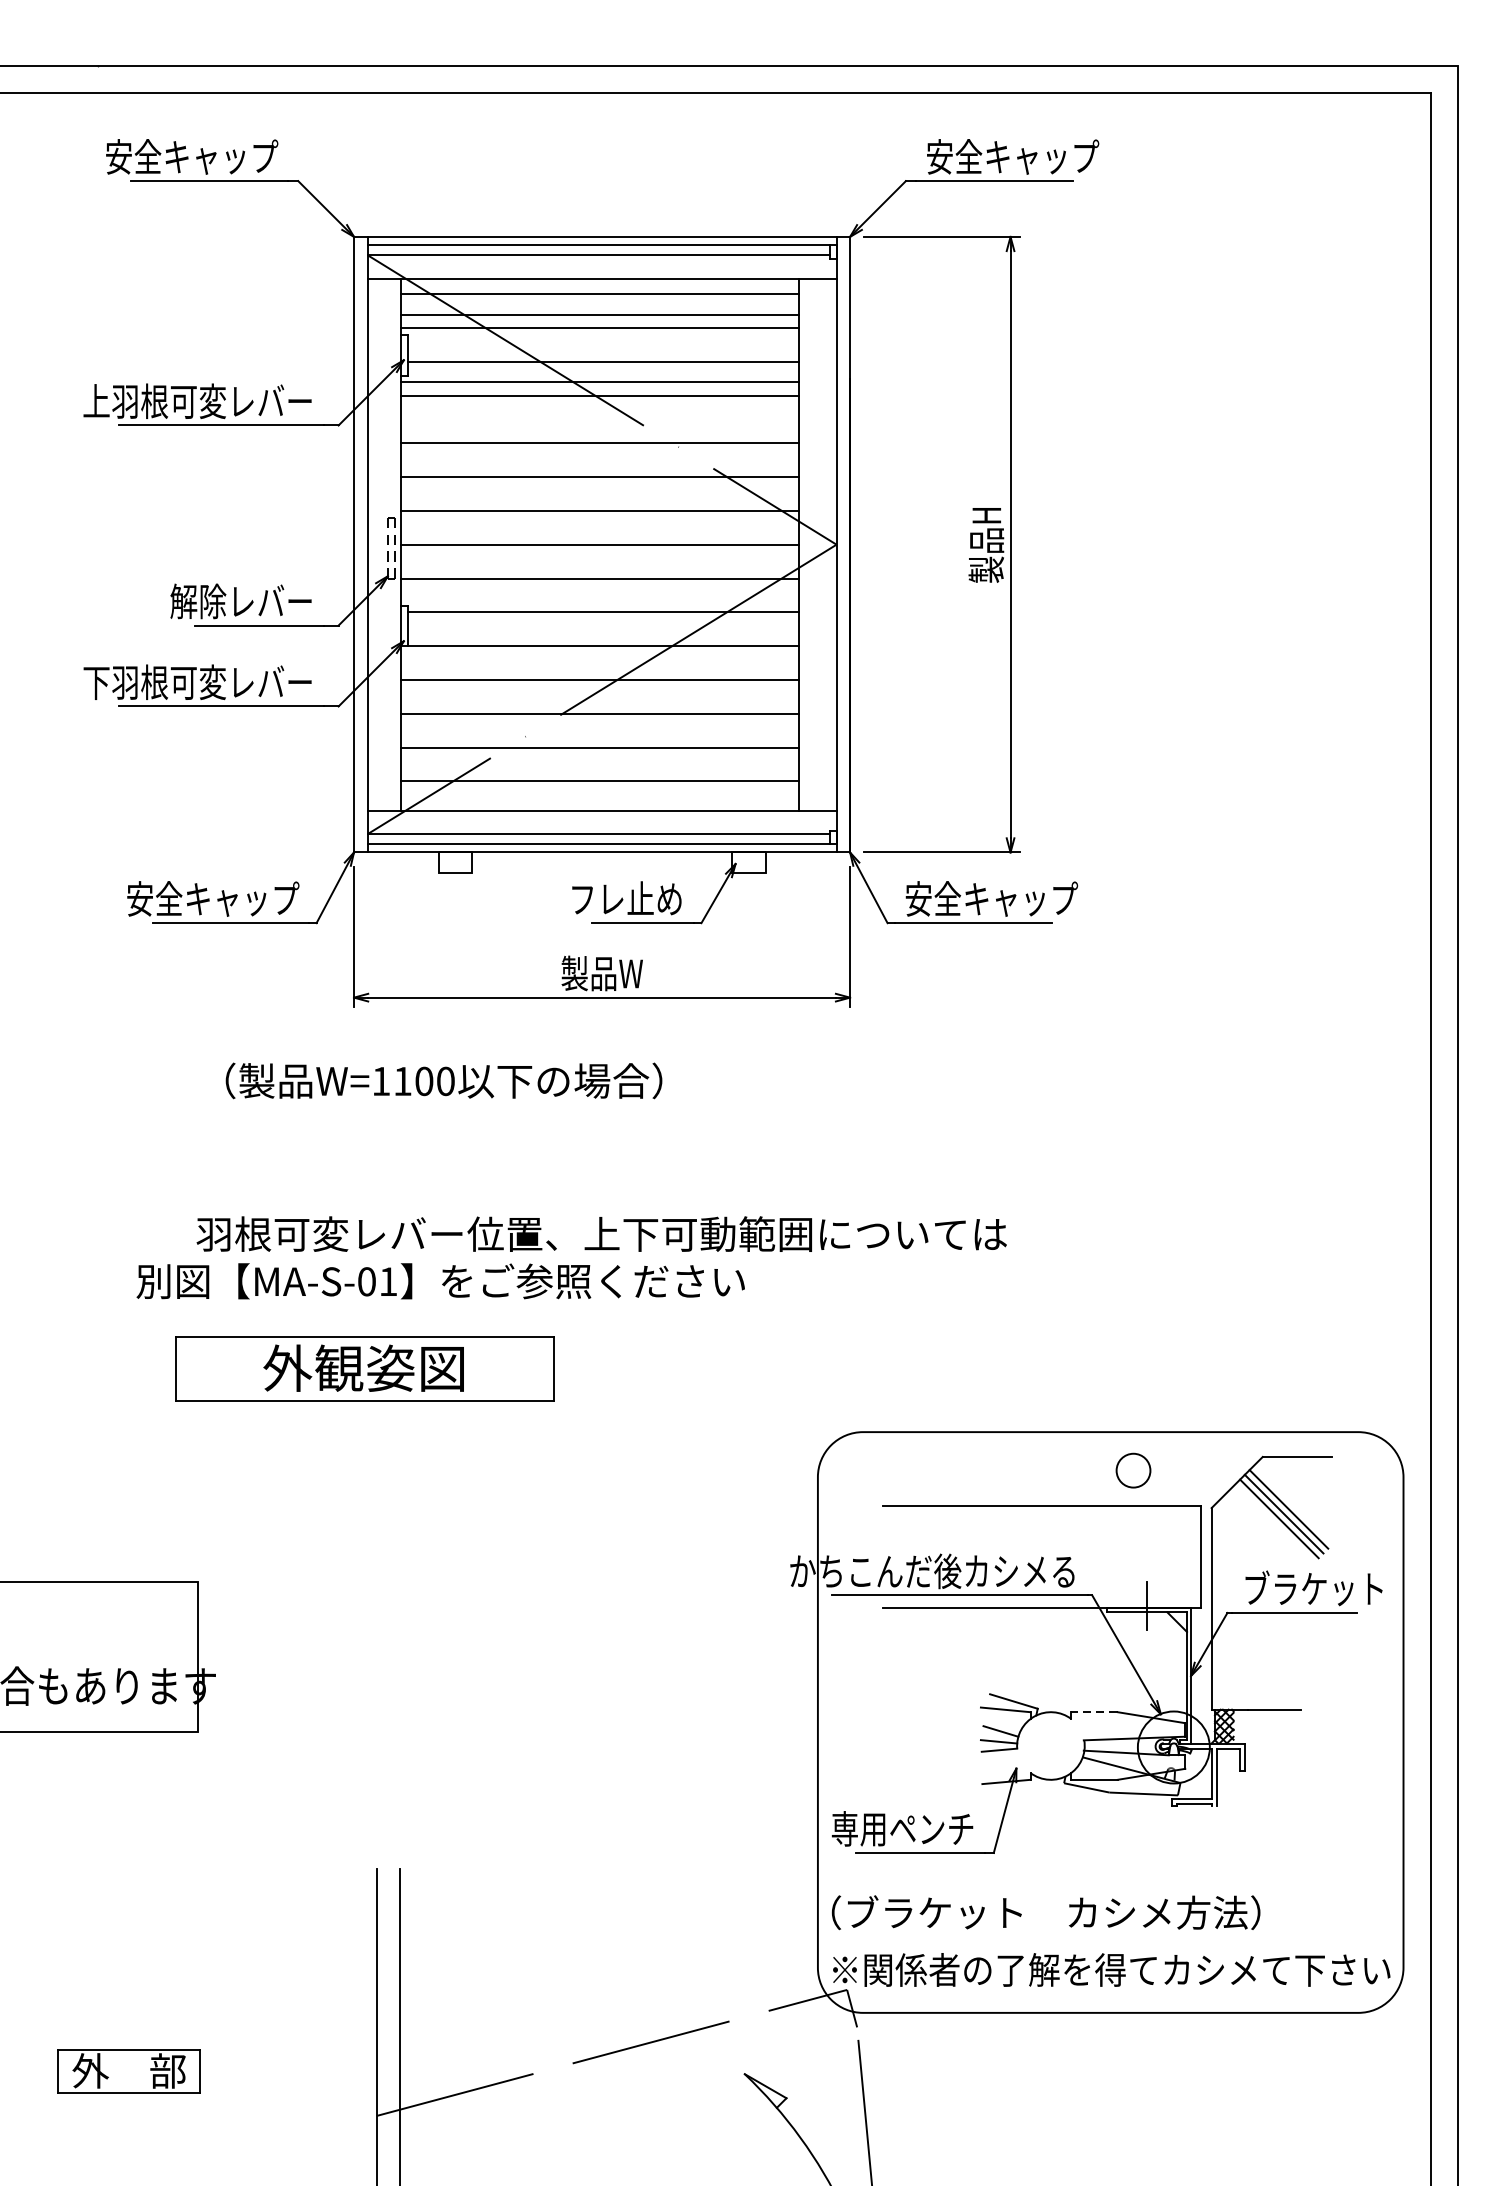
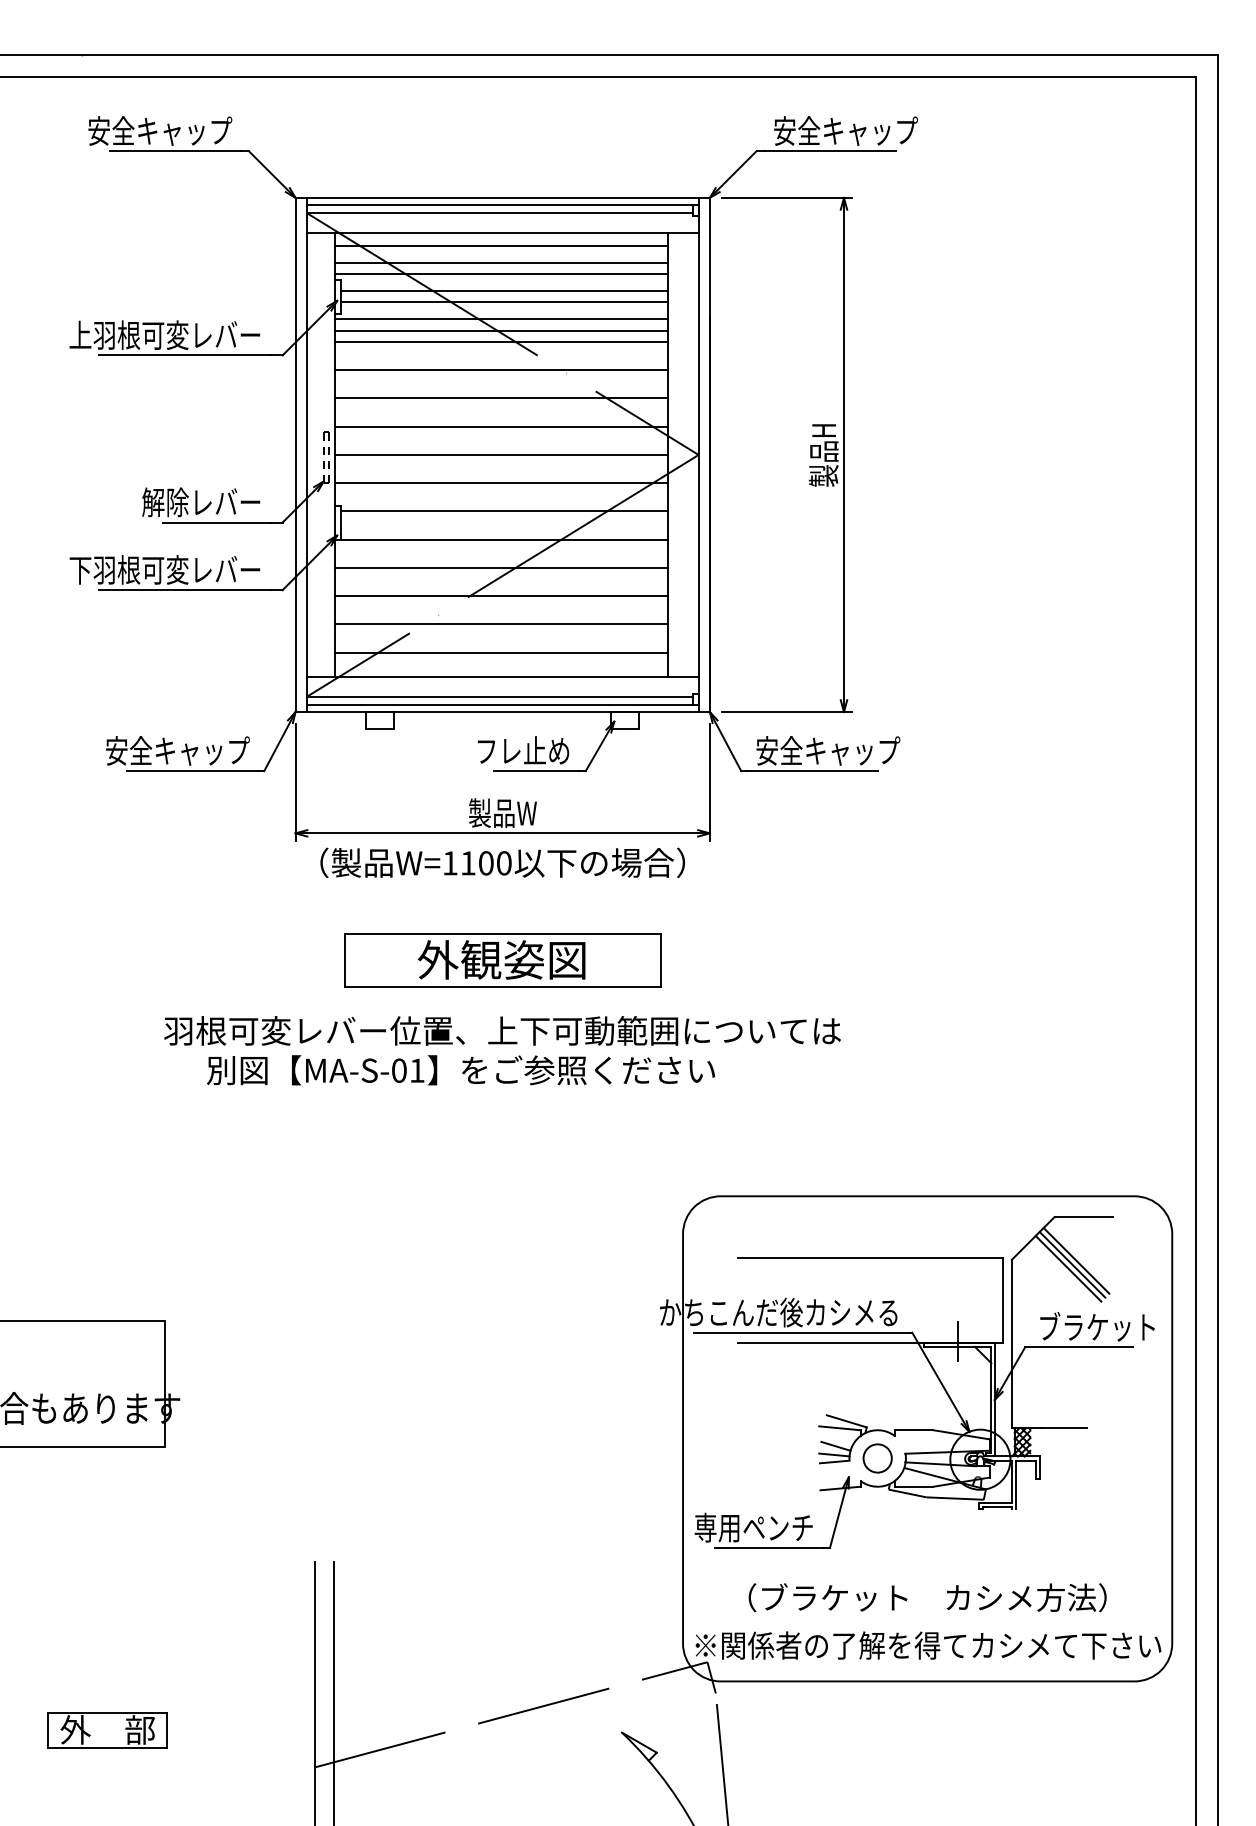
line: (602, 349) -> (503, 291), added
line: (600, 408) -> (501, 341), added
text: (443, 1080) -> (502, 862), moved
text: (441, 1281) -> (461, 1070), moved
part: (364, 1368) -> (502, 960), moved
circle: (1133, 1470) -> (877, 1458), moved
line: (1093, 1712) -> (913, 1430), dashed -> solid
text: (1045, 1912) -> (927, 1597), moved

